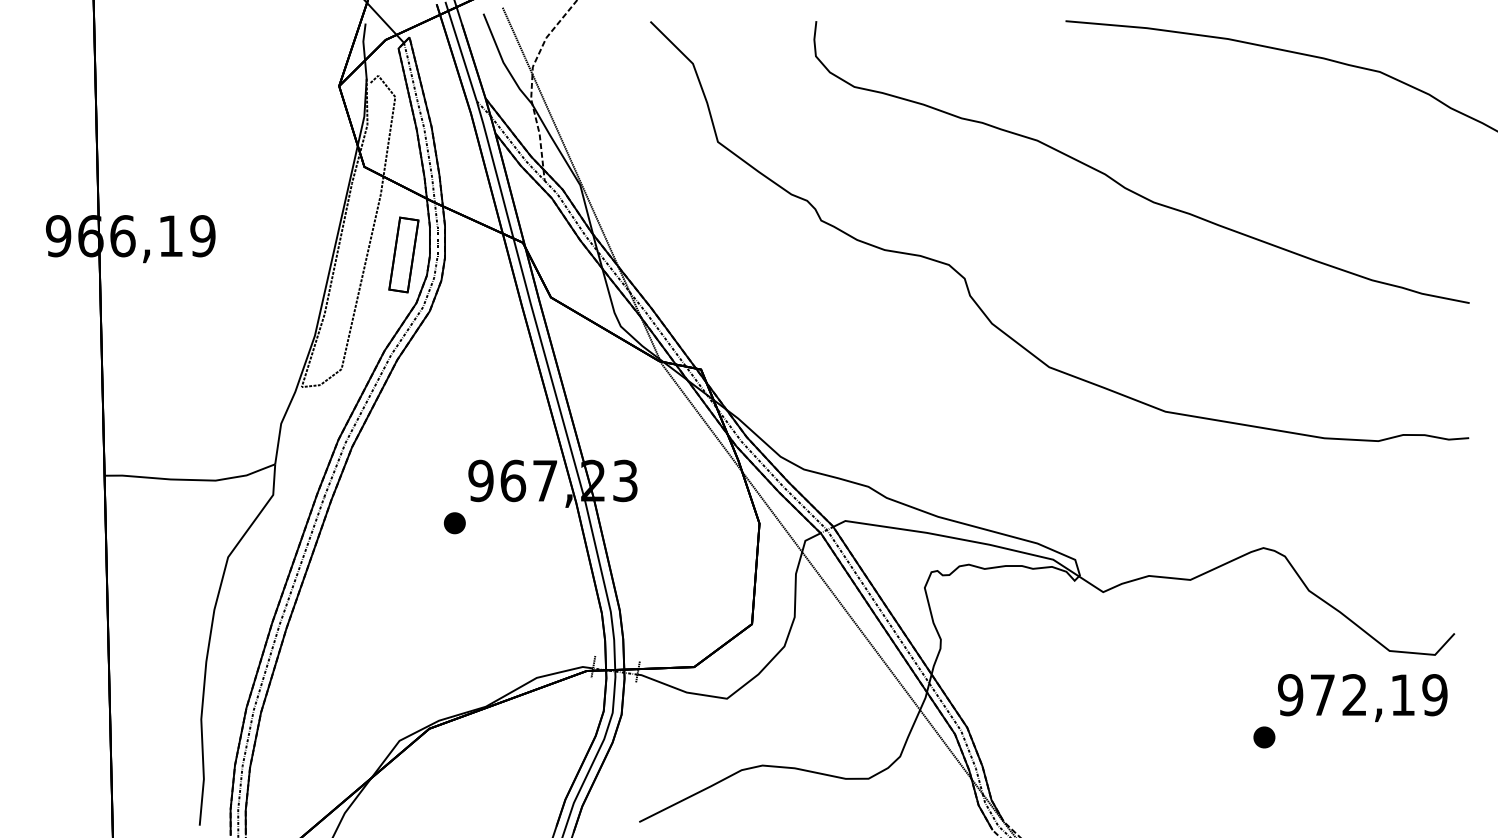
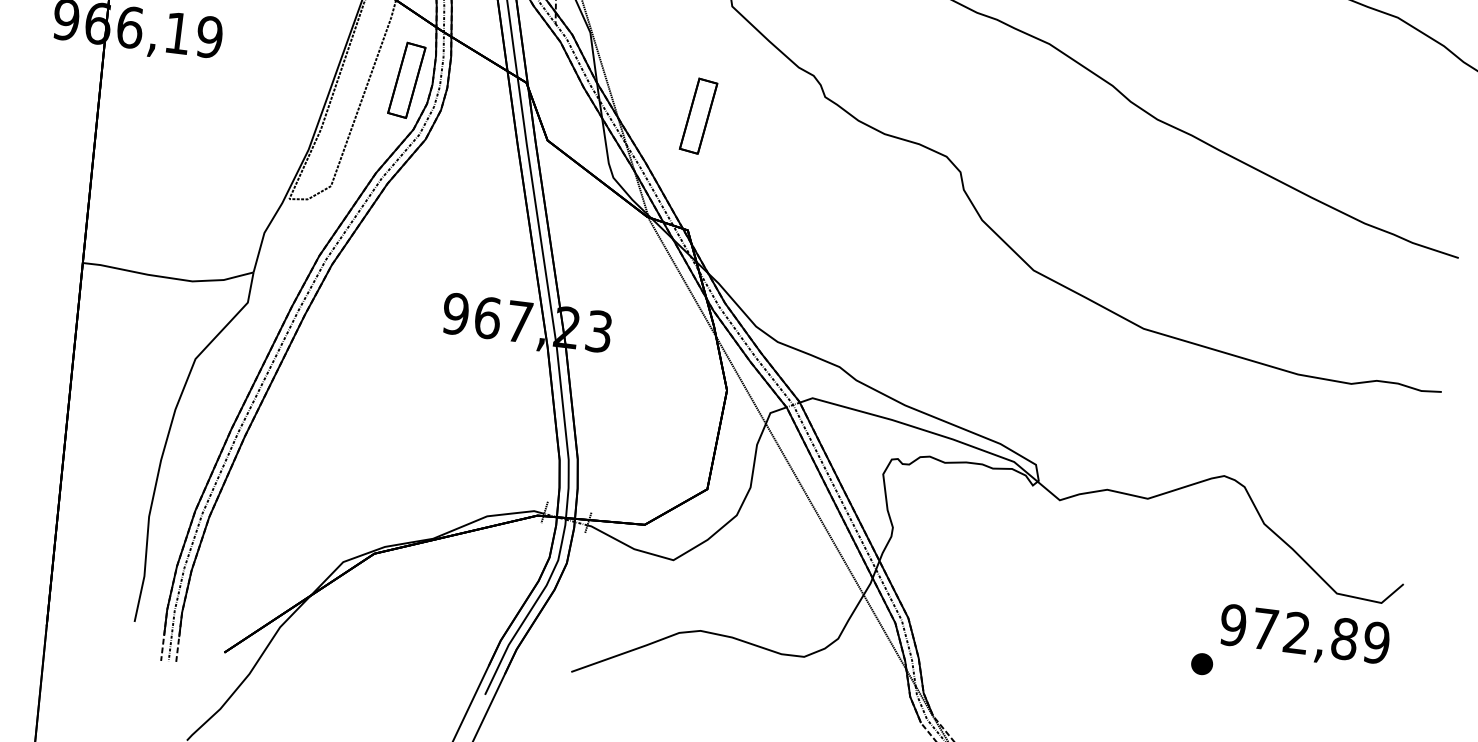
part: (697, 254) -> (698, 115), added
part: (454, 523) -> (424, 353), removed
text: (1402, 695) -> (1344, 639), 972,19 -> 972,89

